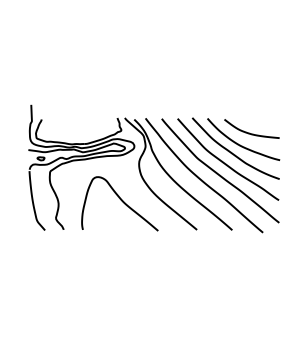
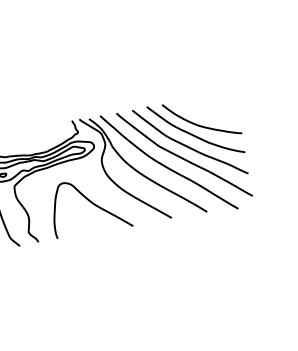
curve: (249, 132) -> (206, 111), removed

